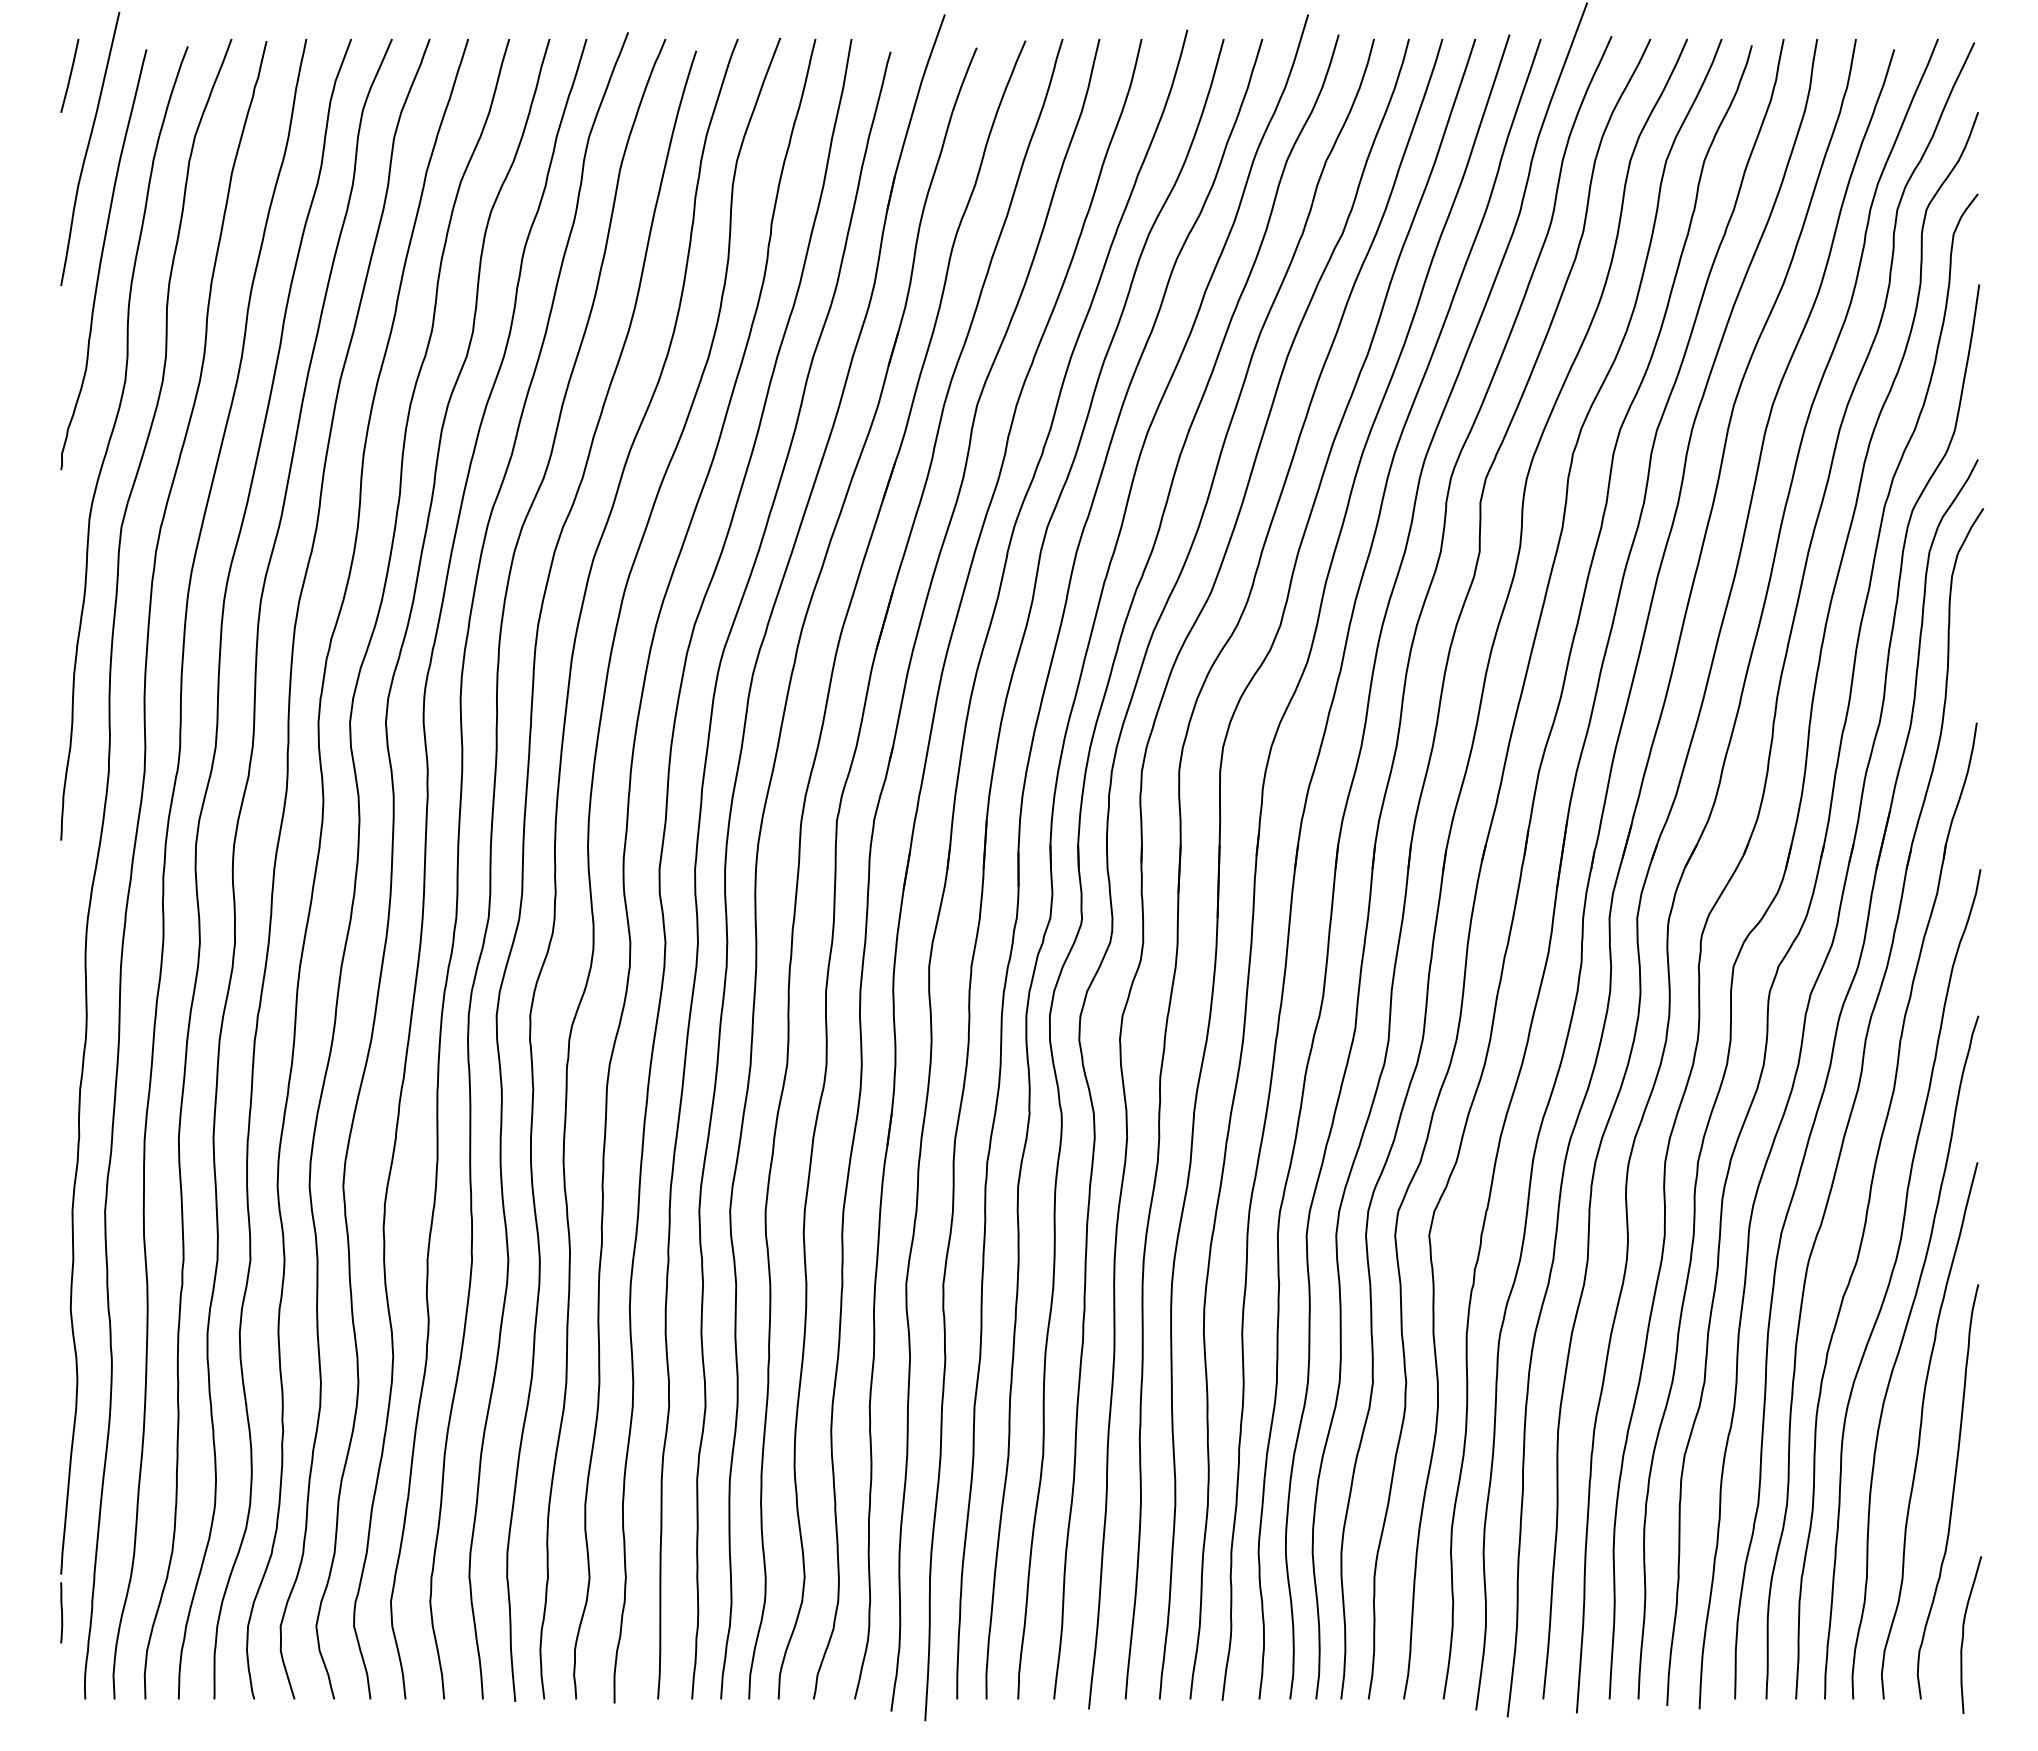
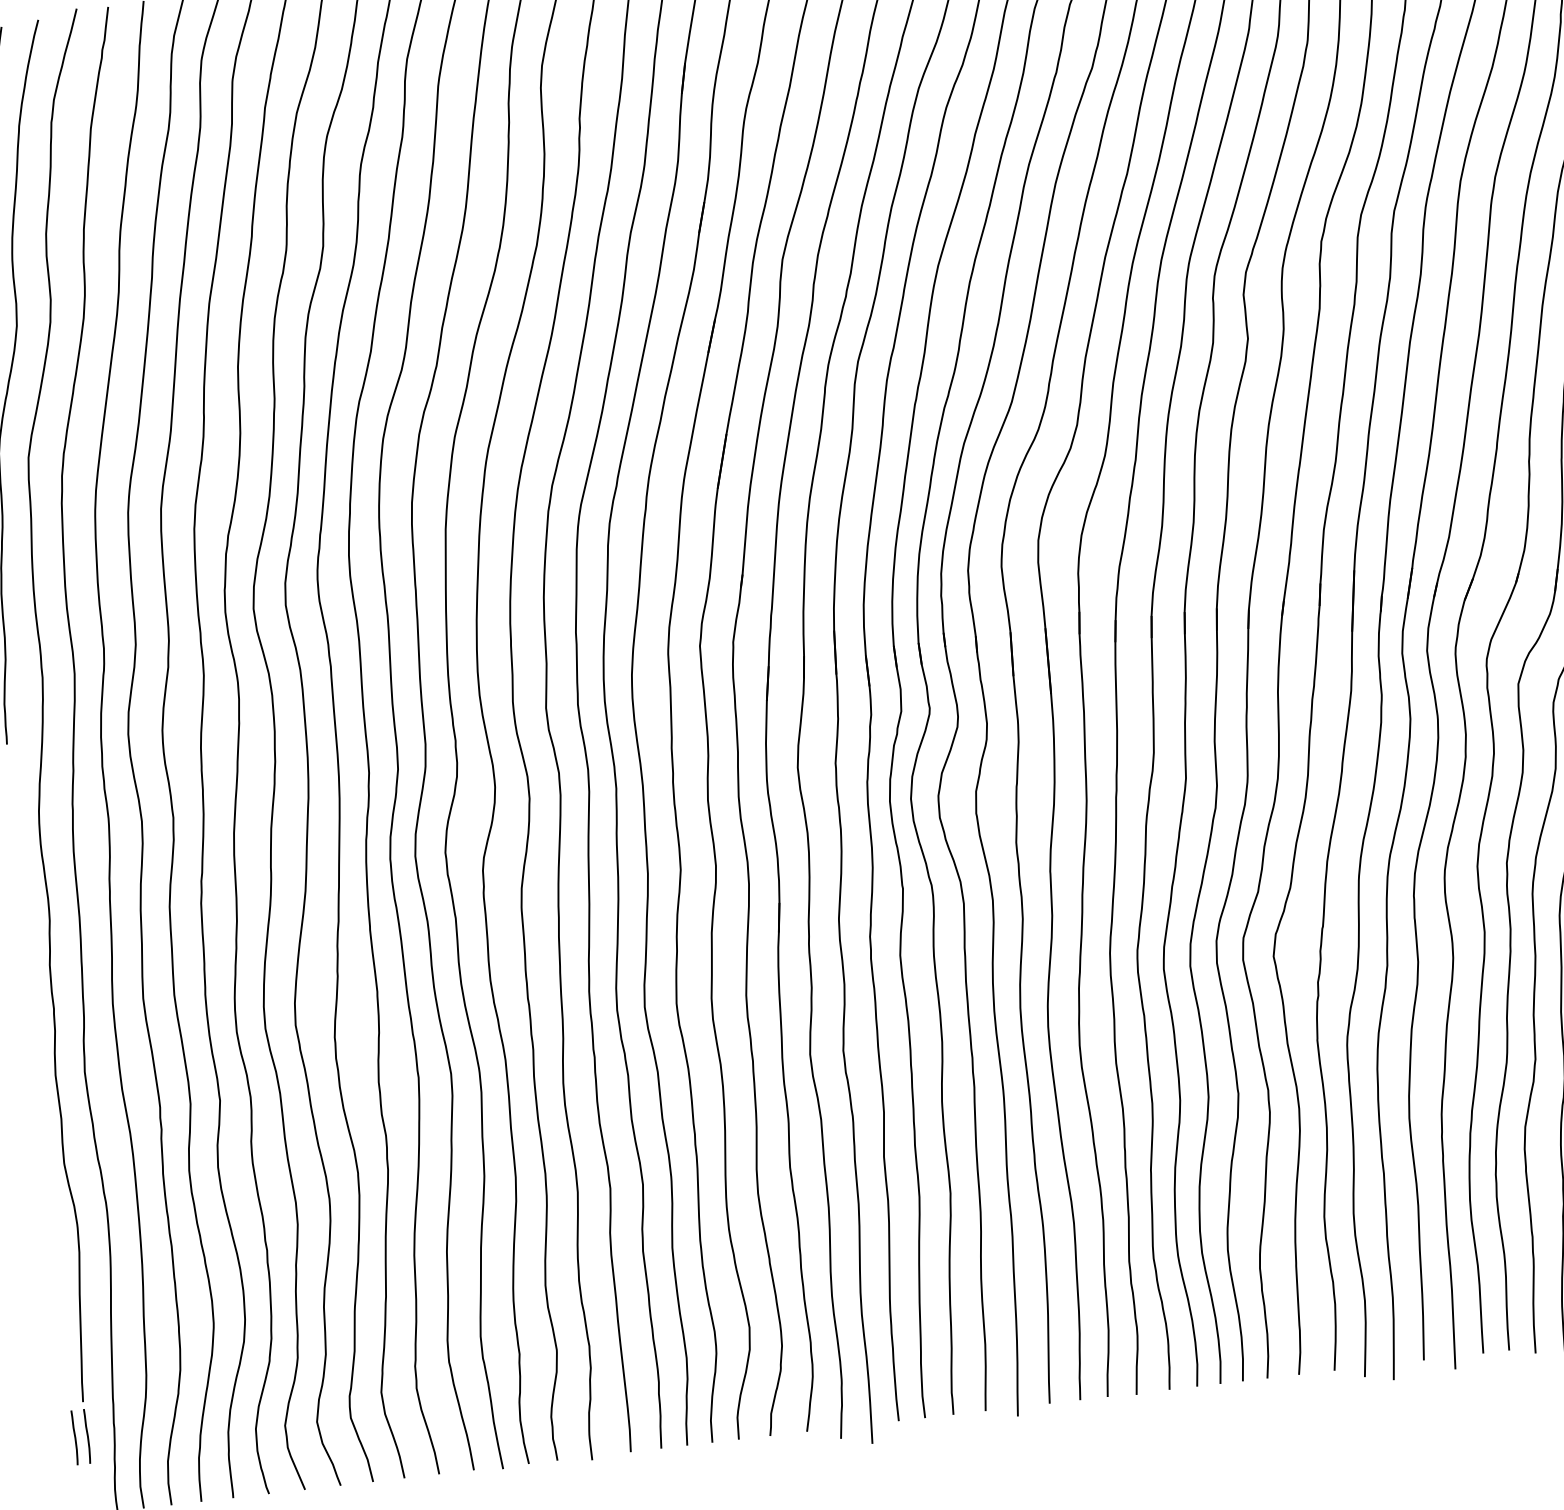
line: (47, 1612) -> (74, 1437), added

